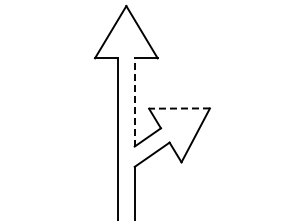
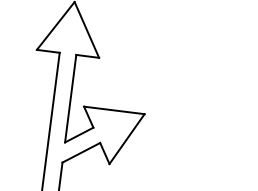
line: (134, 101) -> (70, 97), dashed -> solid
line: (179, 108) -> (114, 110), dashed -> solid

